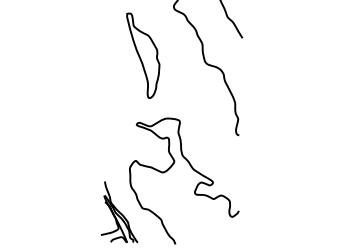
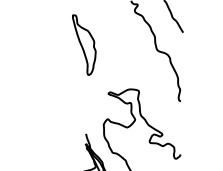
part: (143, 55) -> (84, 44), moved

